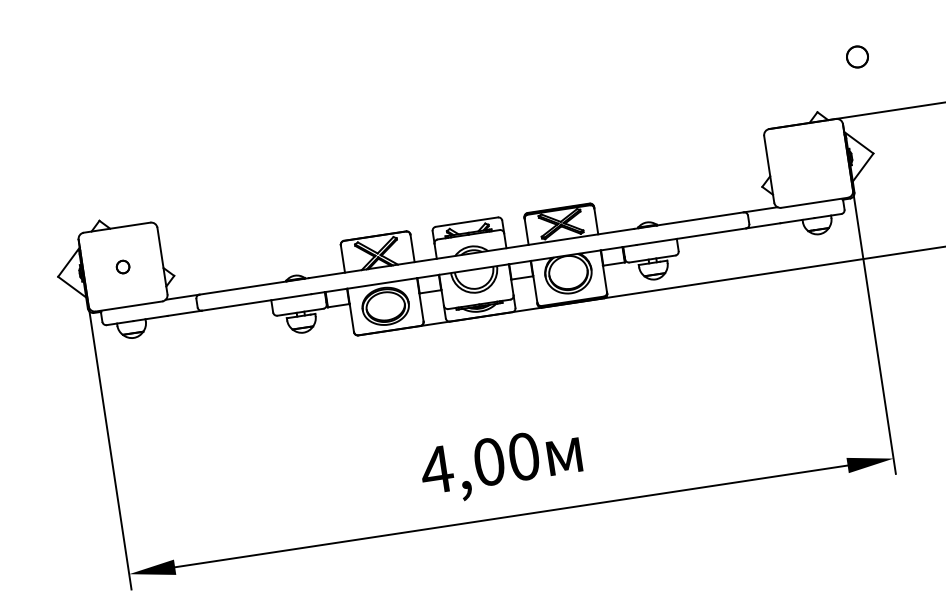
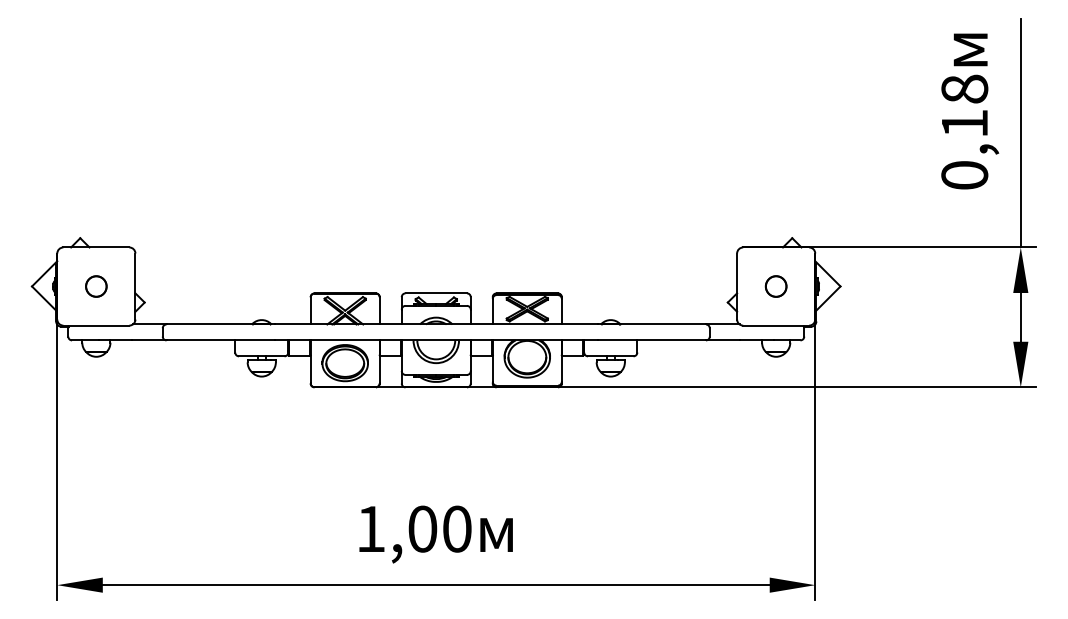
part: (856, 57) -> (775, 286), moved
circle: (123, 267) -> (96, 286), size x1.67
text: (436, 469) -> (370, 528), 4,00 -> 1,00

